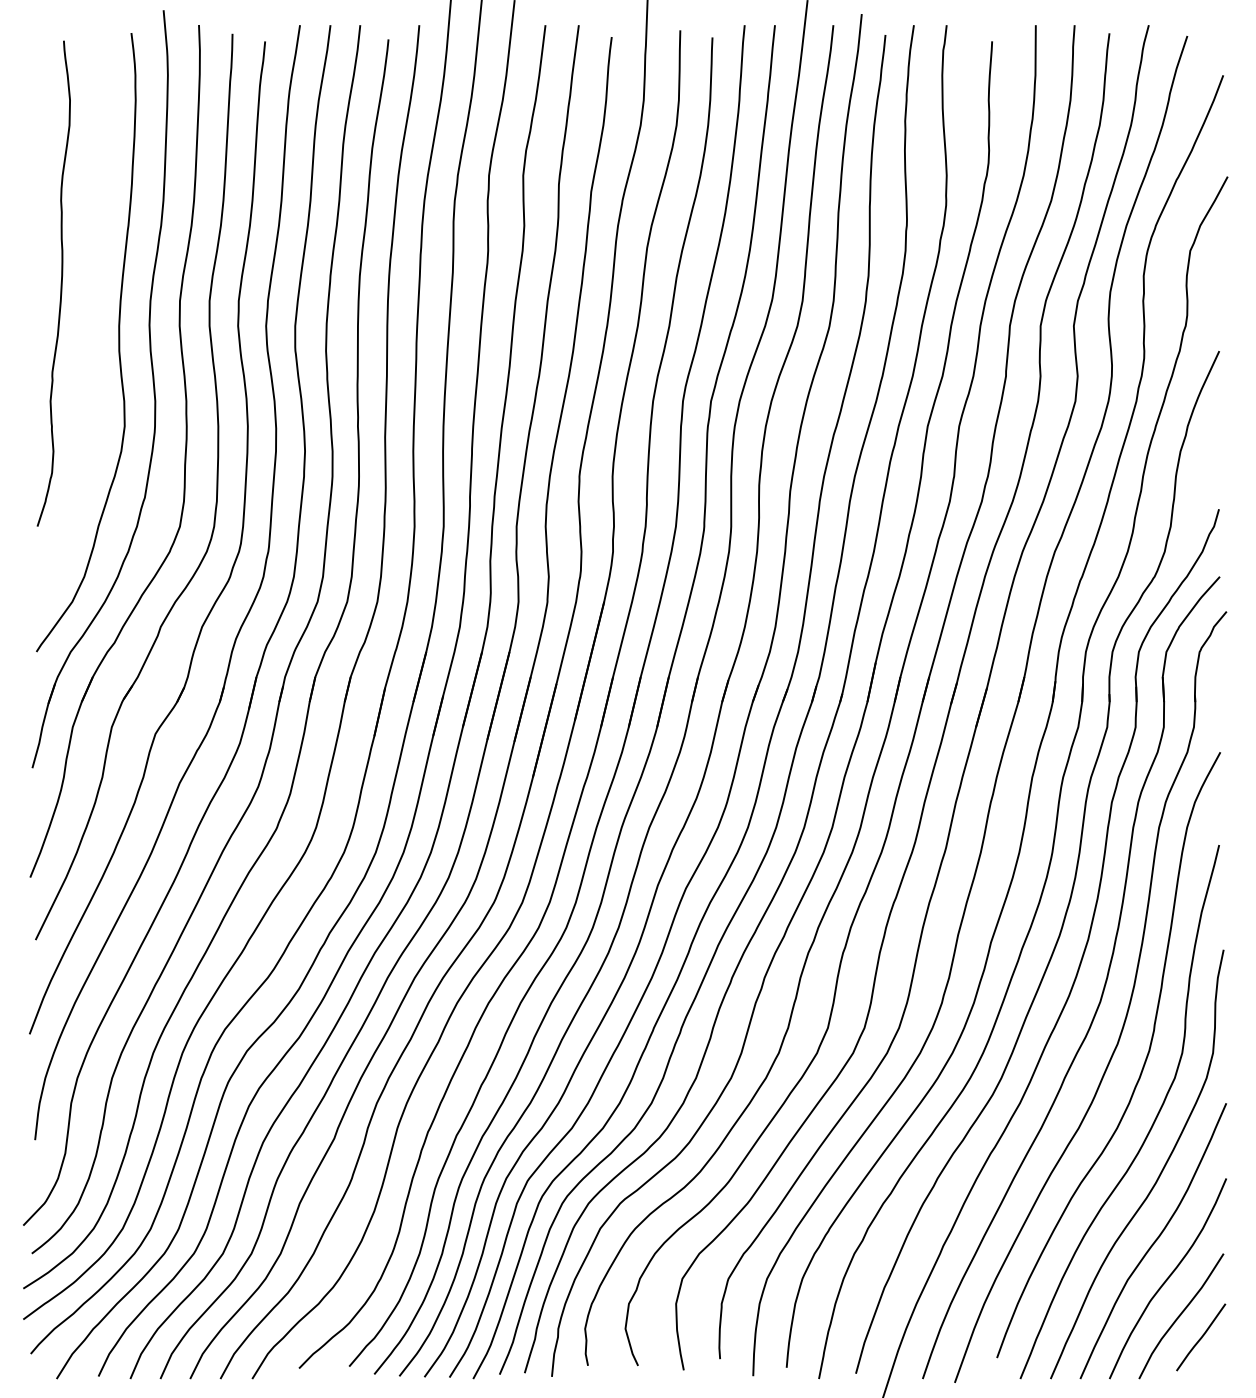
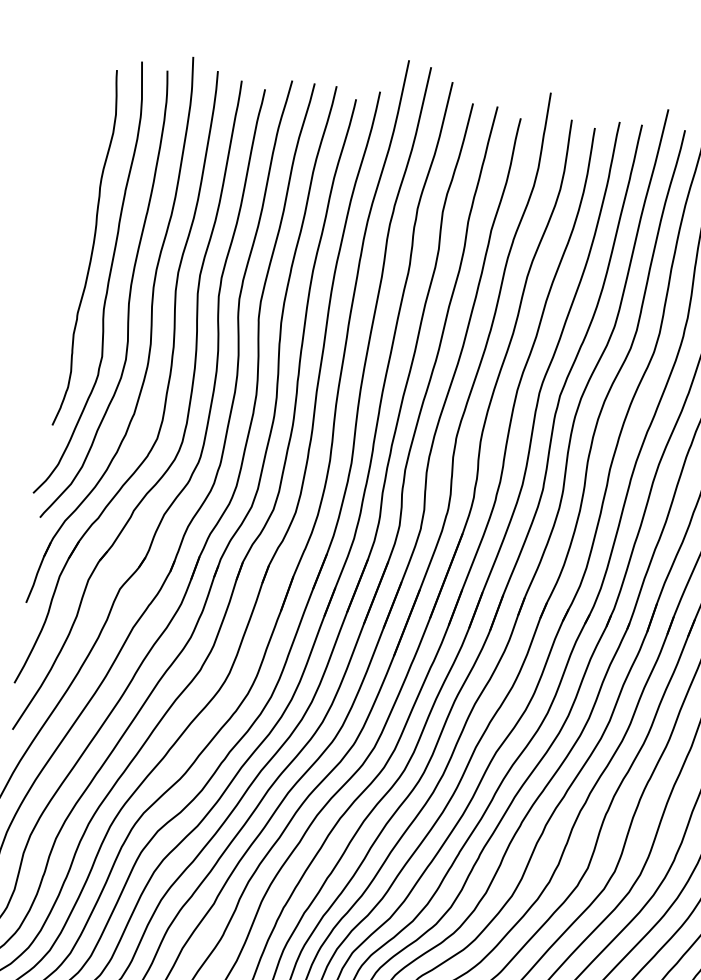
curve: (87, 322) -> (108, 279), added

